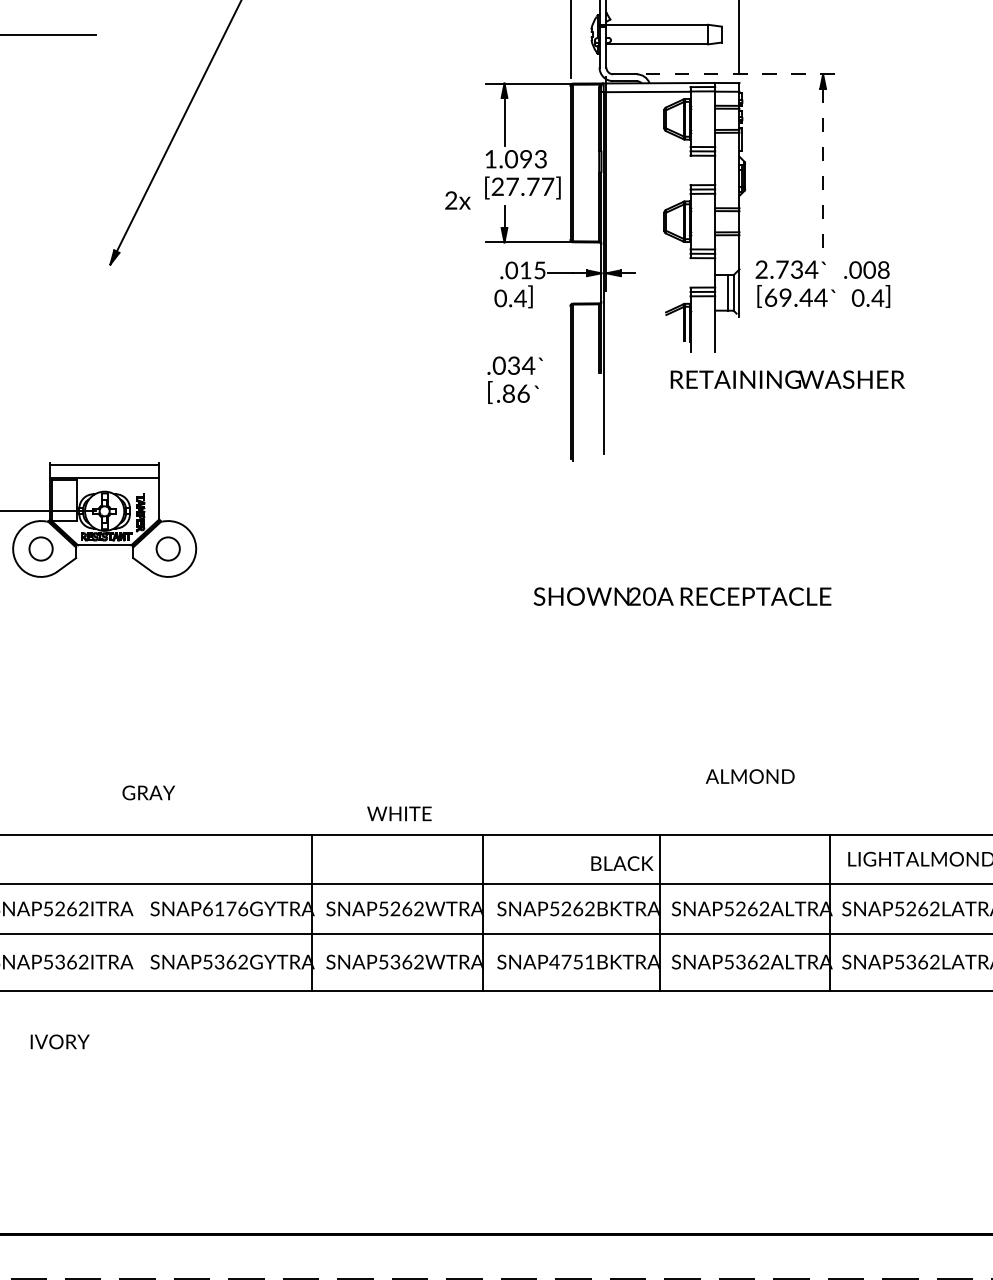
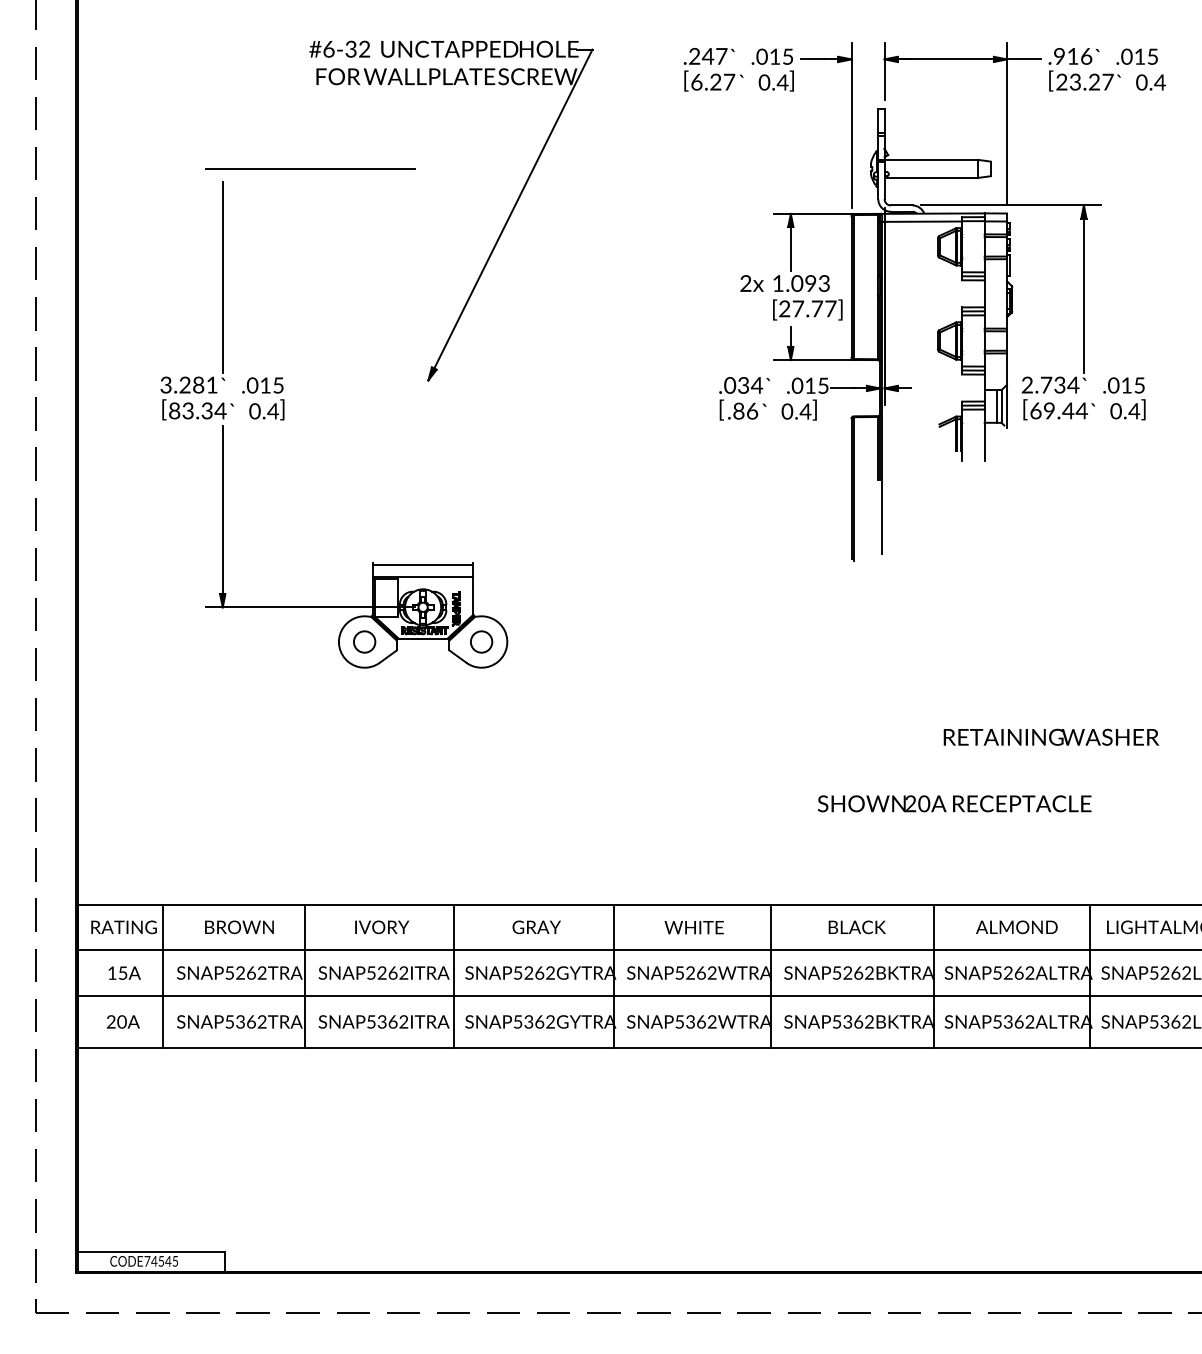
line: (743, 74) -> (1010, 205), dashed -> solid
line: (822, 172) -> (1083, 295), dashed -> solid
text: (457, 200) -> (751, 283), moved
text: (877, 270) -> (1133, 385), .008 -> .015
text: (787, 378) -> (1051, 736), moved
text: (514, 379) -> (744, 398), moved
text: (682, 596) -> (954, 803), moved
text: (749, 776) -> (1016, 927), moved
text: (148, 793) -> (536, 927), moved
text: (398, 813) -> (693, 927), moved
text: (621, 863) -> (856, 927), moved
text: (225, 908) -> (534, 972), SNAP6176GYTRA -> SNAP5262GYTRA
line: (137, 912) -> (453, 976), added
text: (571, 961) -> (852, 1021), SNAP4751BKTRA -> SNAP5362BKTRA
text: (60, 1042) -> (382, 927), moved

